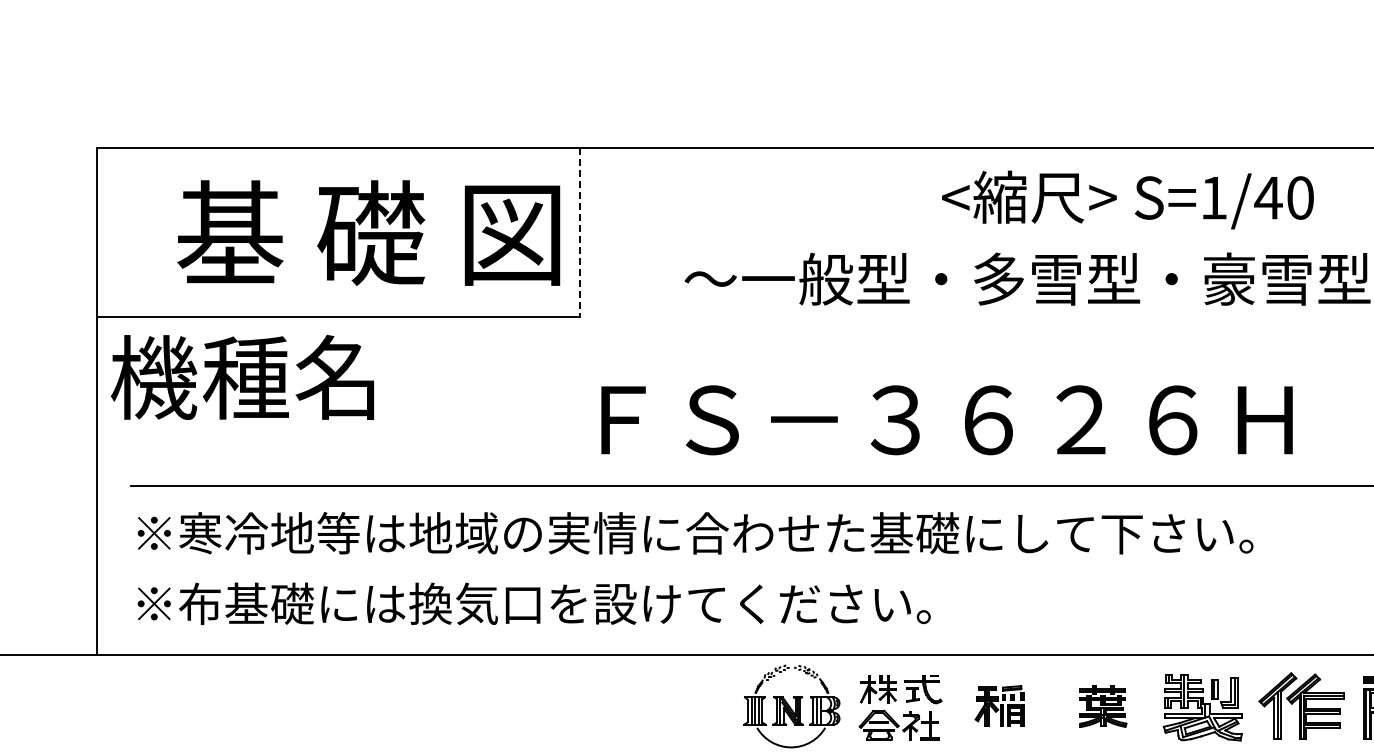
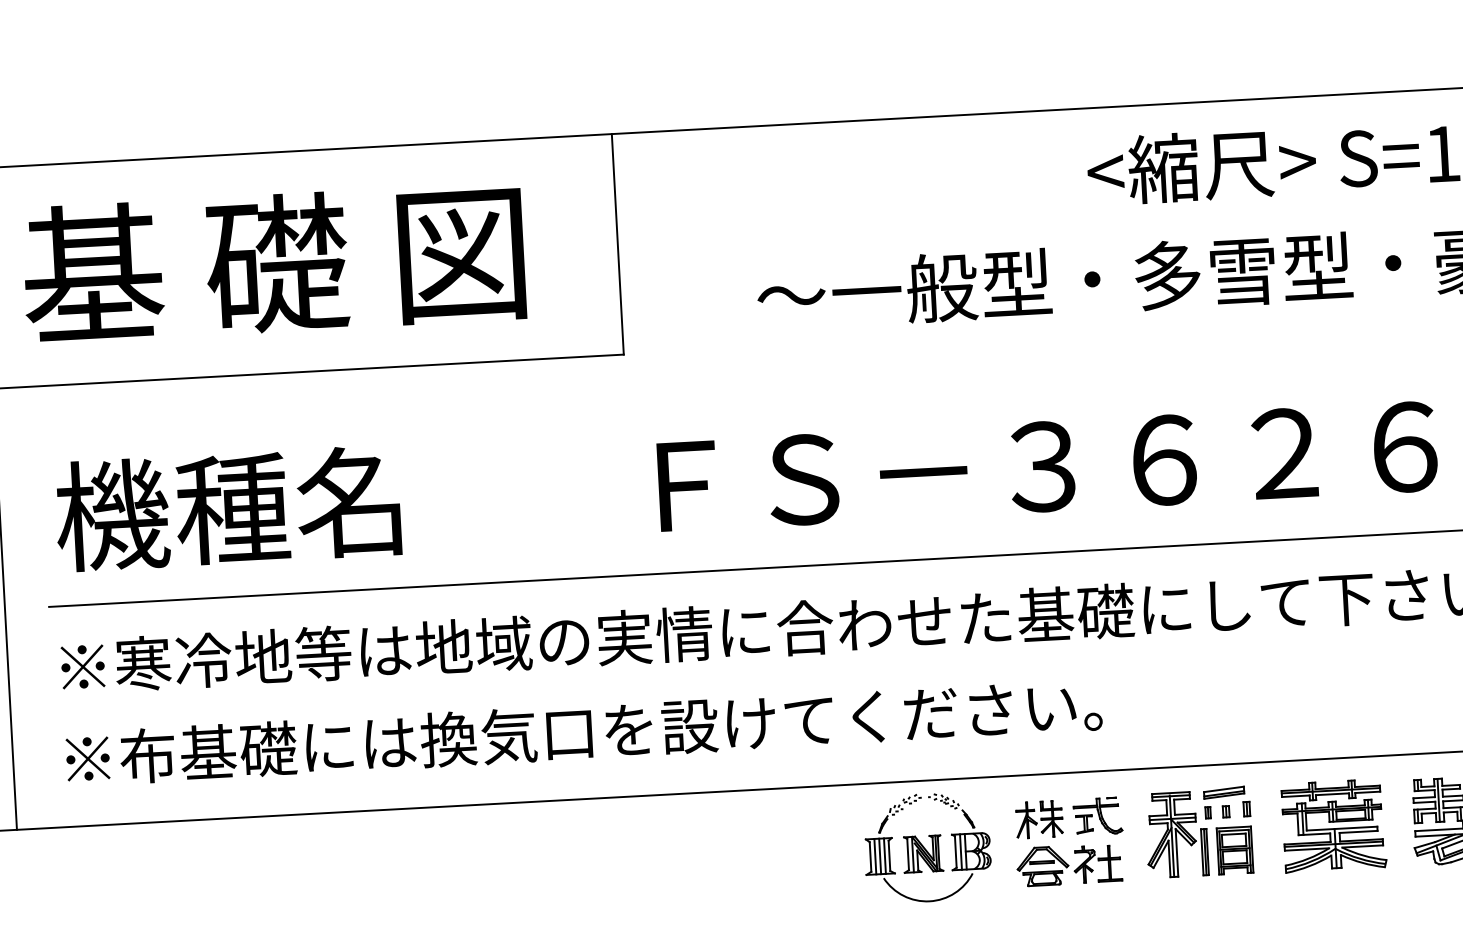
text: (368, 232) -> (273, 262), moved
line: (580, 233) -> (618, 245), dashed -> solid
text: (242, 377) -> (227, 508), moved
part: (999, 705) -> (1198, 831), size x1.67
part: (1103, 706) -> (1334, 825), size x1.67

